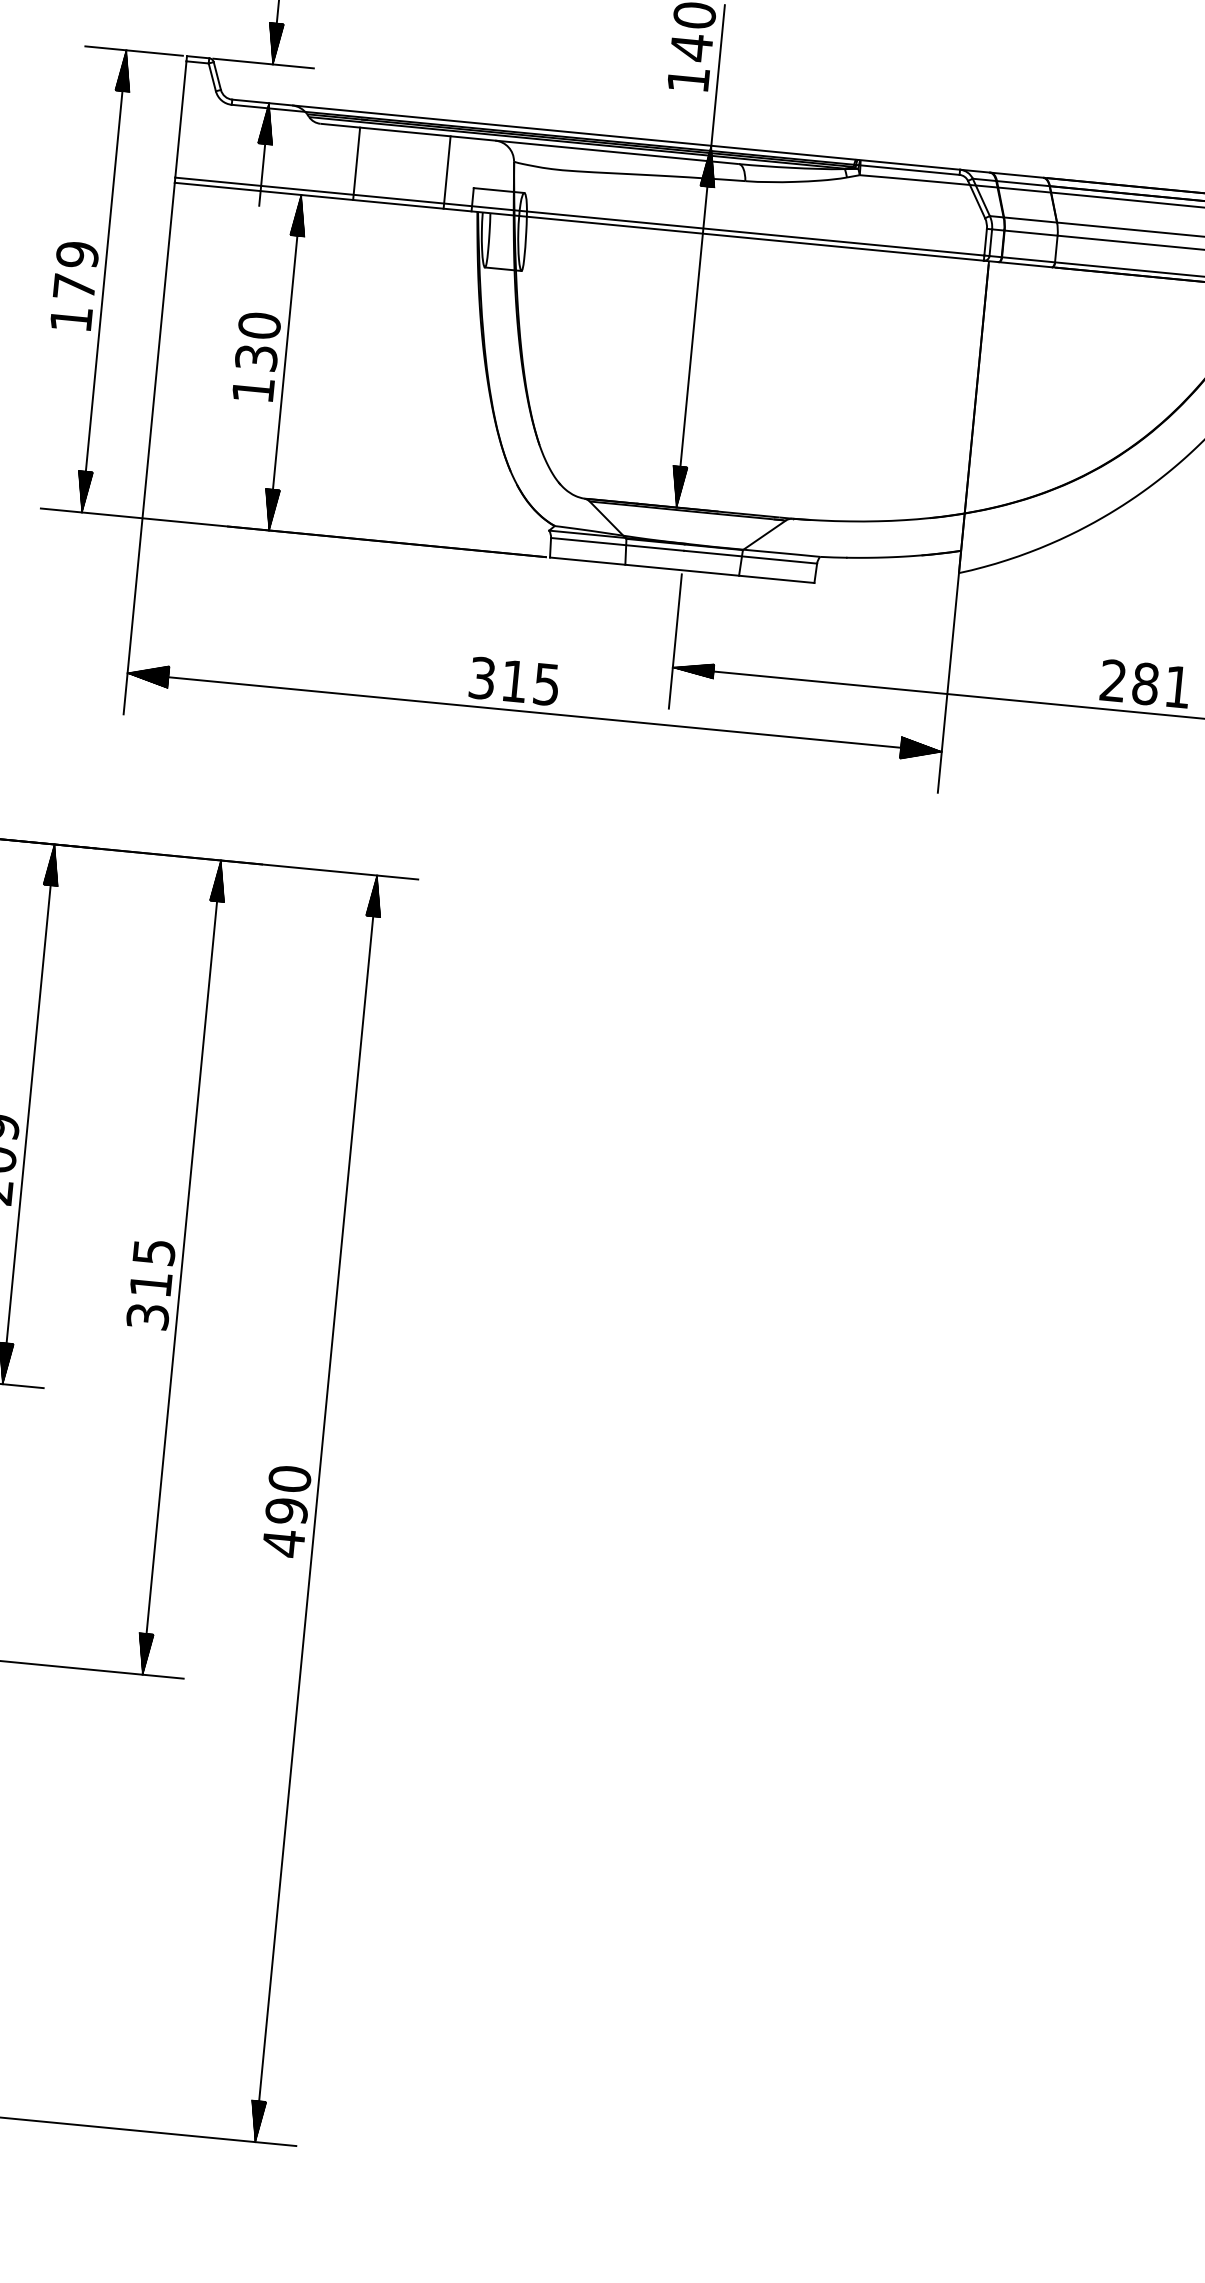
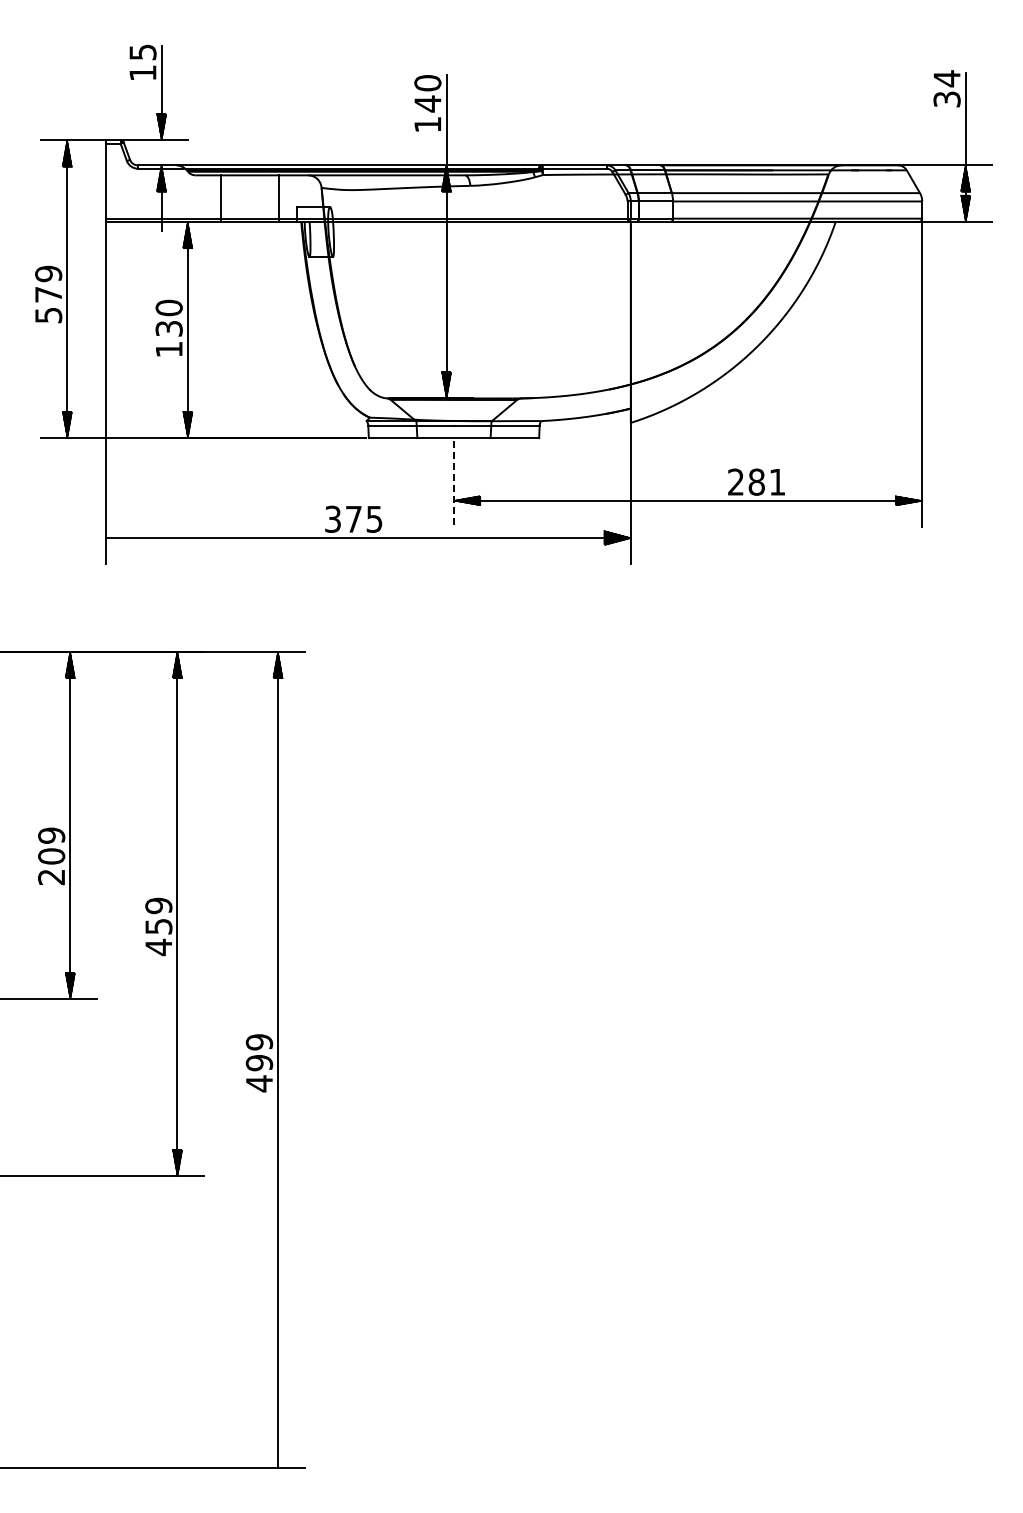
text: (71, 319) -> (48, 315), 179 -> 579
line: (674, 642) -> (453, 484), solid -> dashed
hatch: (148, 674) -> (119, 537), removed
text: (514, 681) -> (353, 519), 315 -> 375
text: (150, 1284) -> (158, 926), 315 -> 459
text: (289, 1479) -> (259, 1042), 490 -> 499
hatch: (256, 2121) -> (277, 1454), removed

